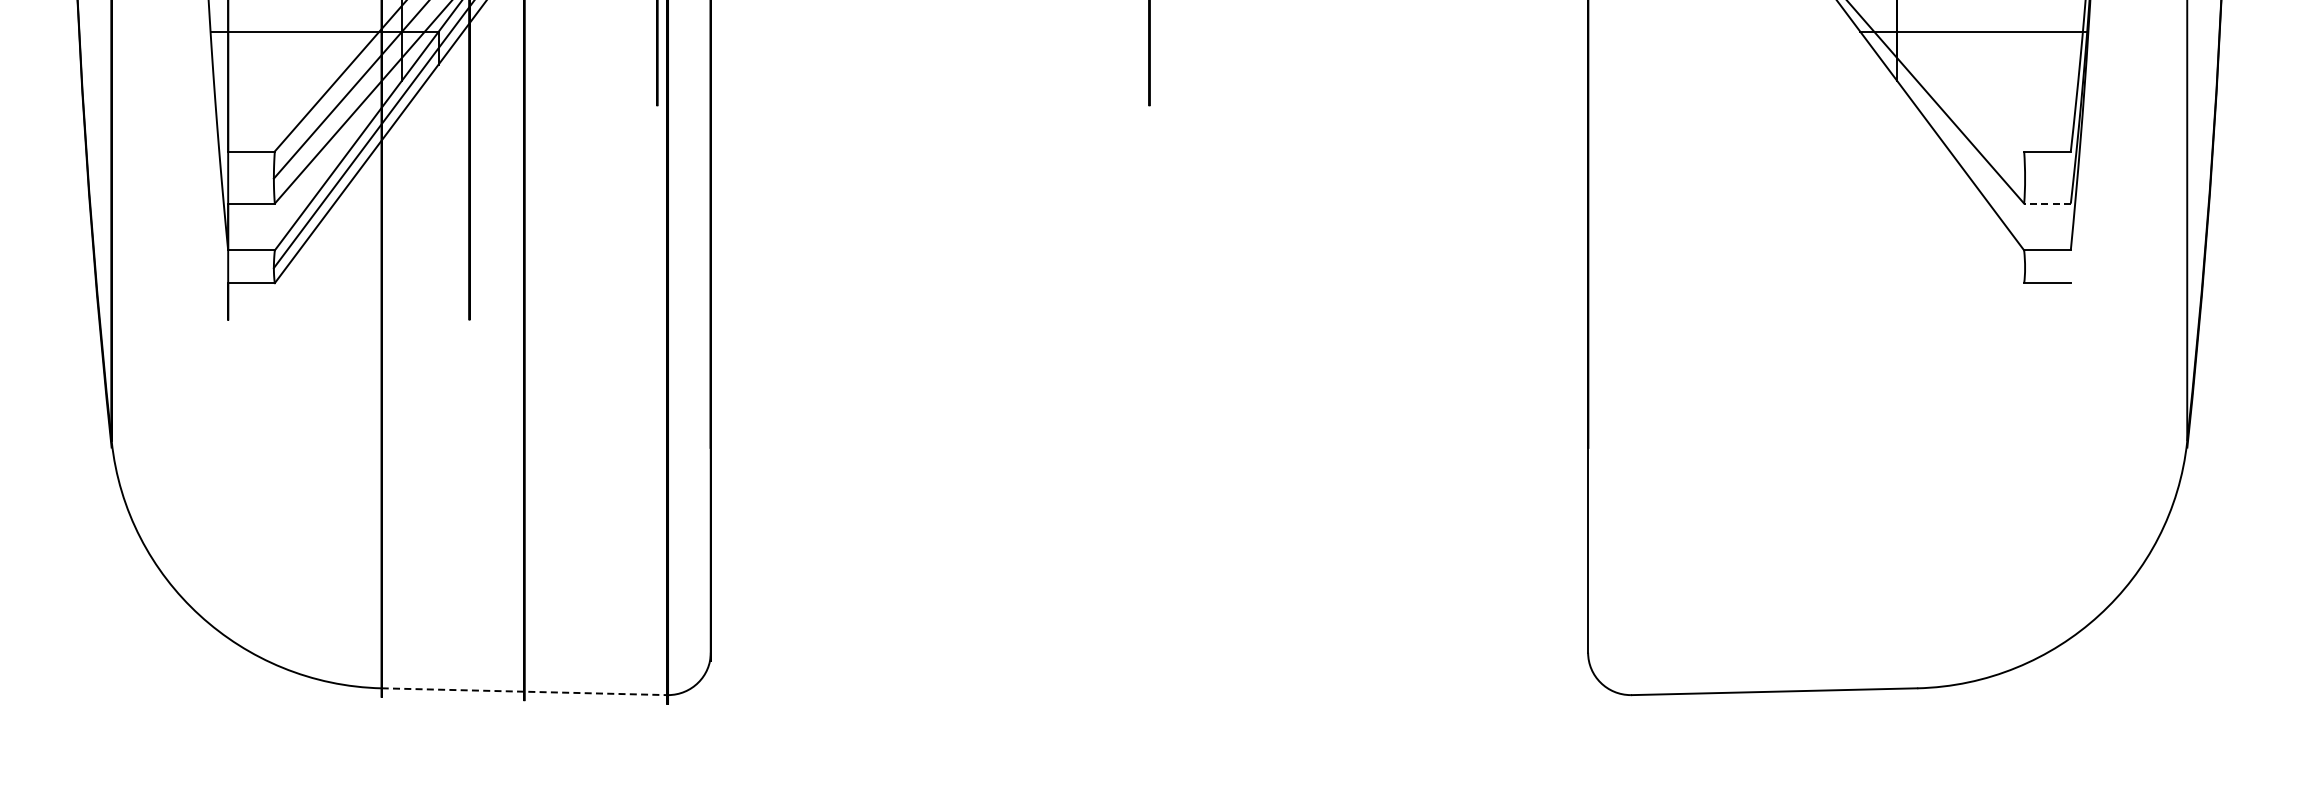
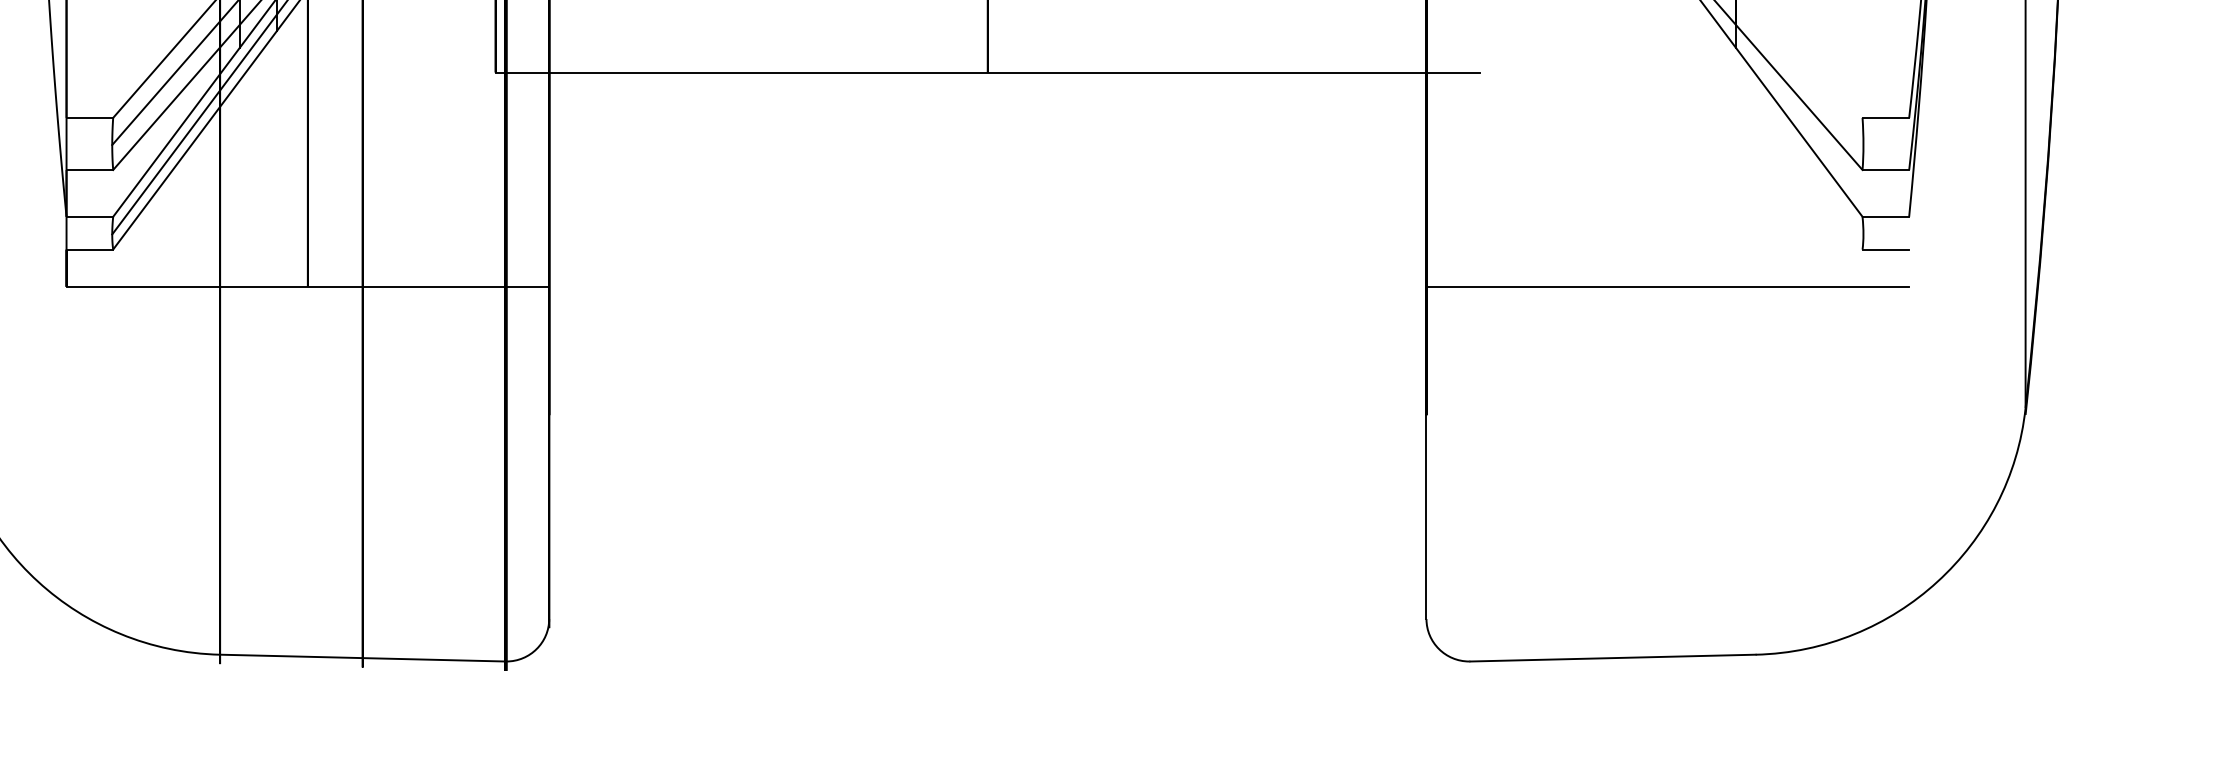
line: (1149, 106) -> (987, 72), added
line: (2047, 203) -> (1885, 169), dashed -> solid
line: (469, 320) -> (307, 286), added
line: (1829, 320) -> (1667, 286), added
line: (524, 691) -> (362, 657), dashed -> solid

